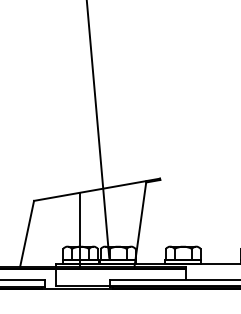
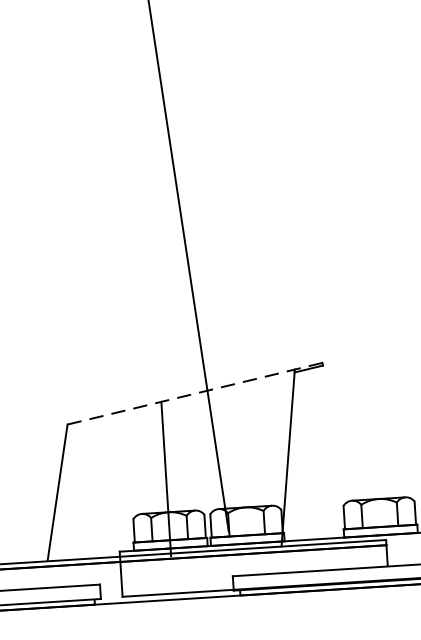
line: (97, 189) -> (195, 393), solid -> dashed

